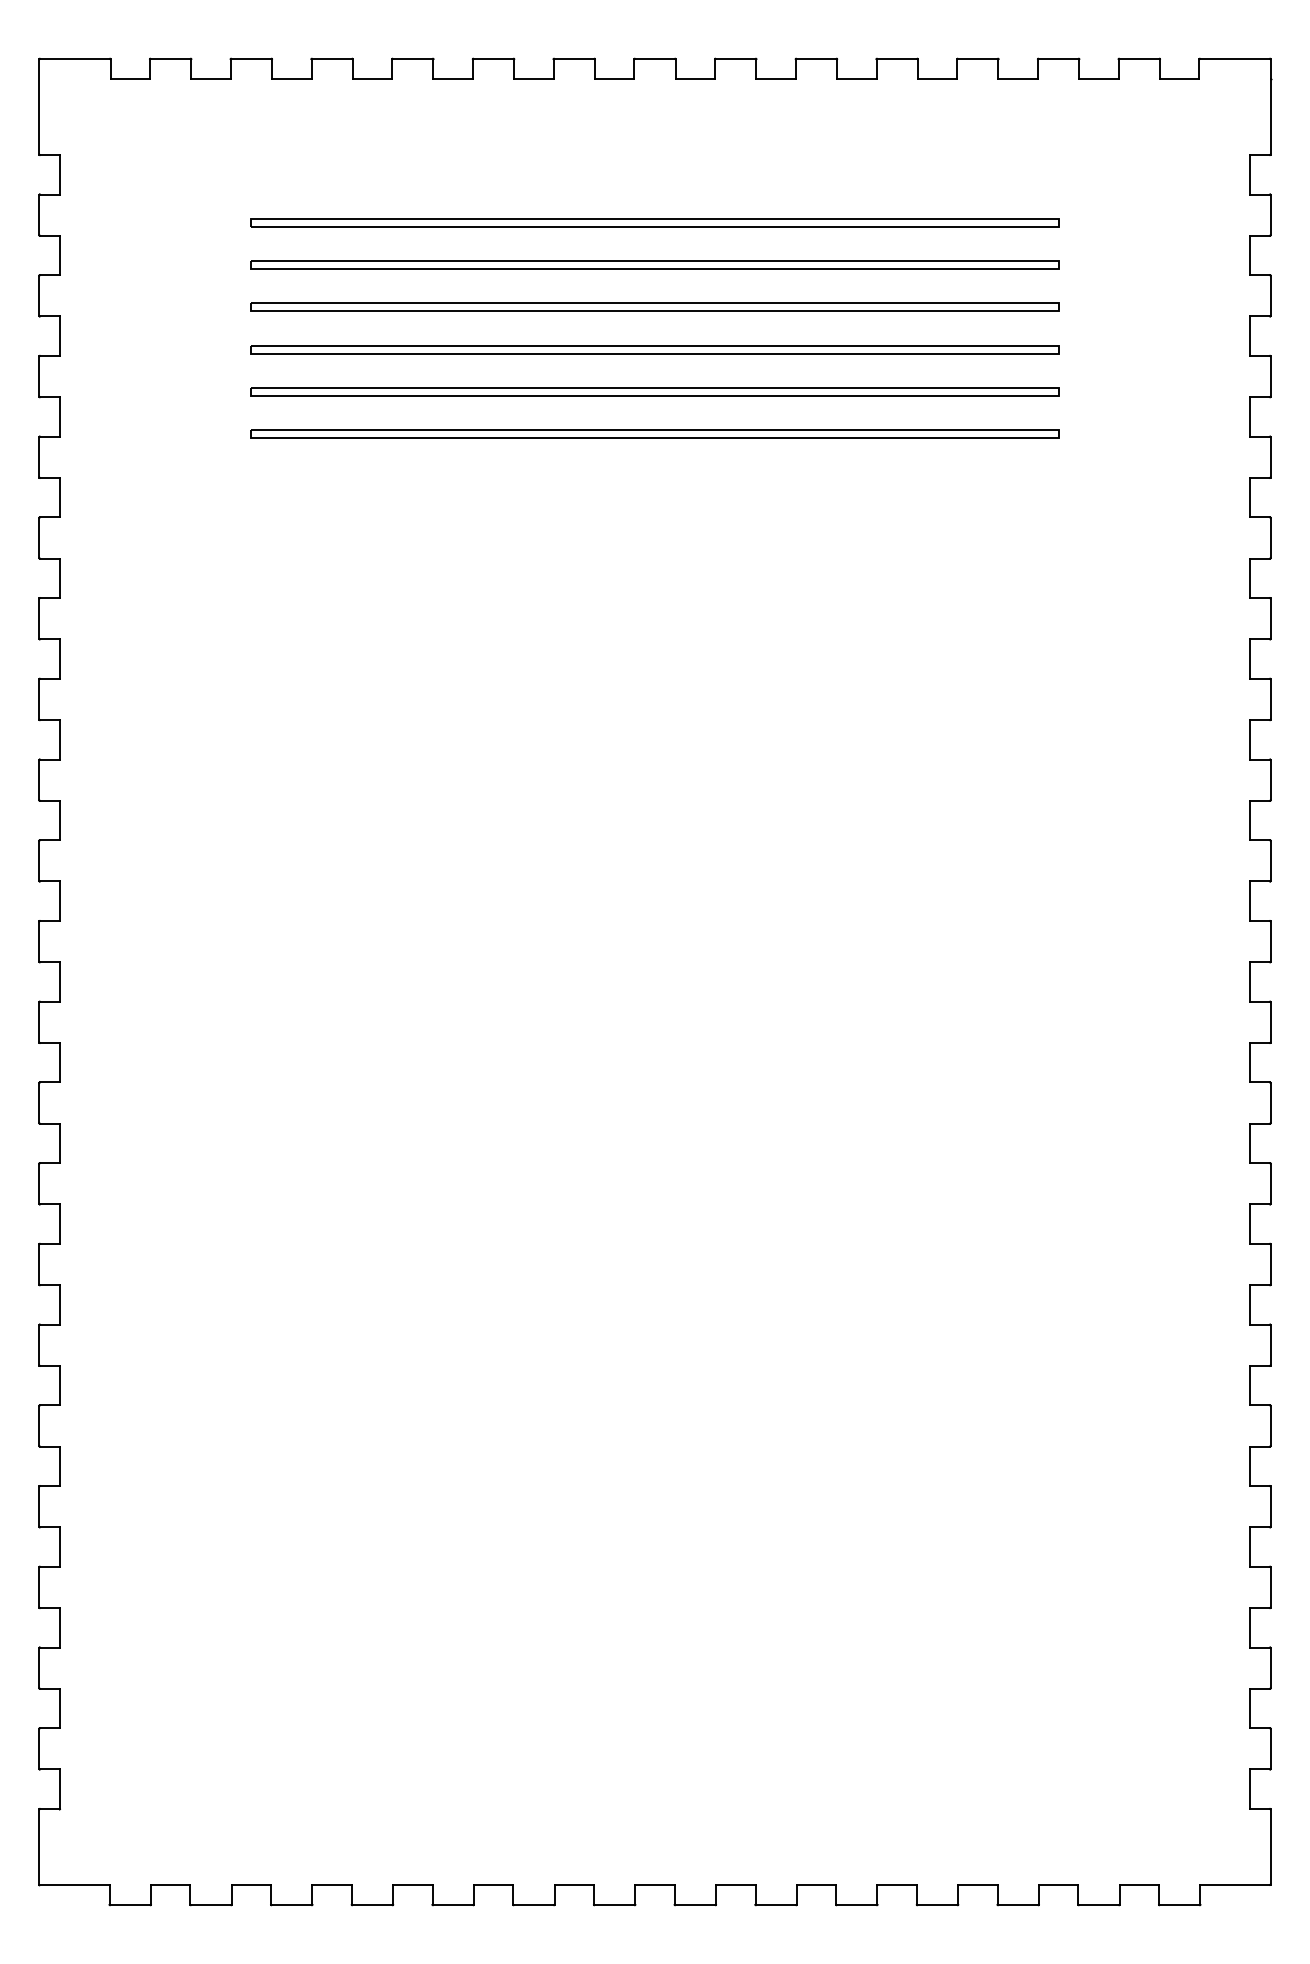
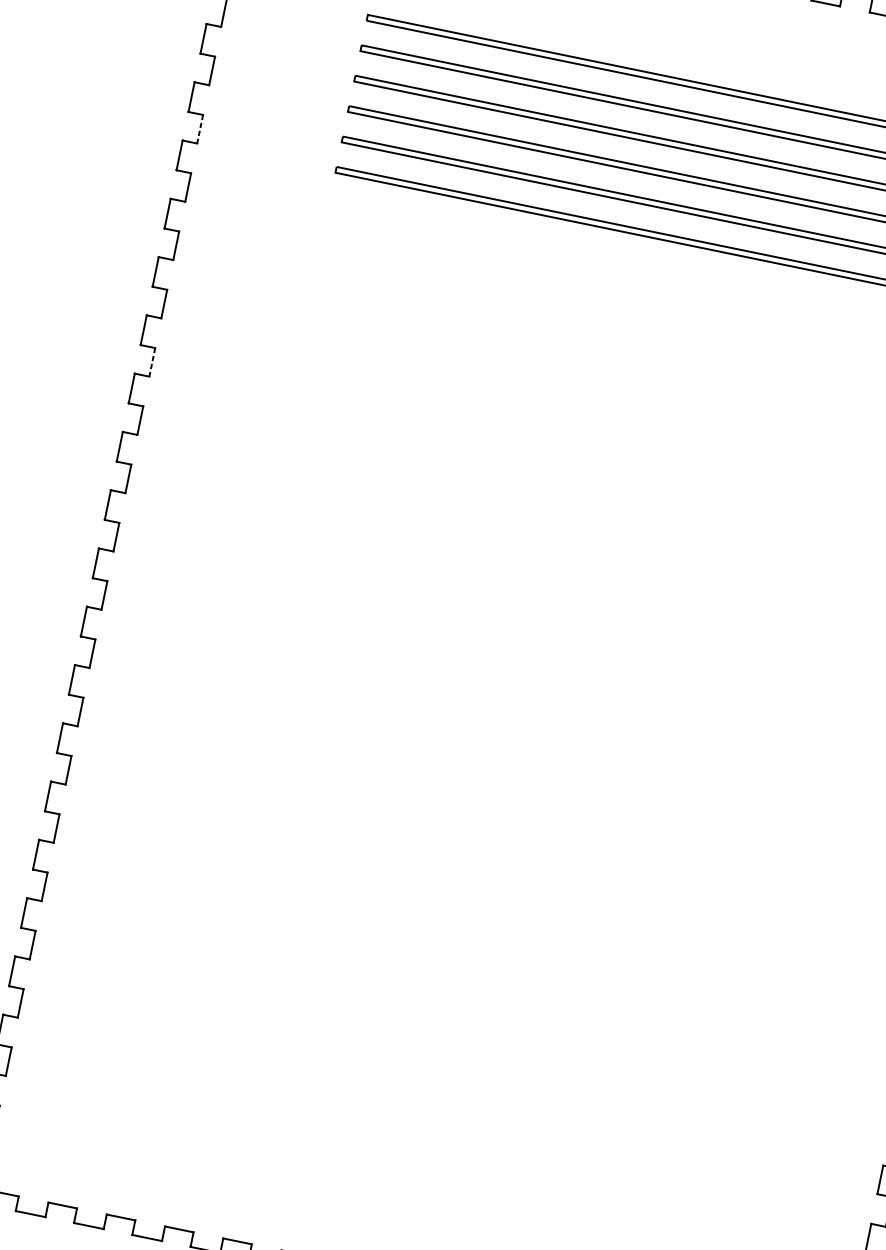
line: (59, 416) -> (200, 128), solid -> dashed
line: (59, 739) -> (152, 362), solid -> dashed

